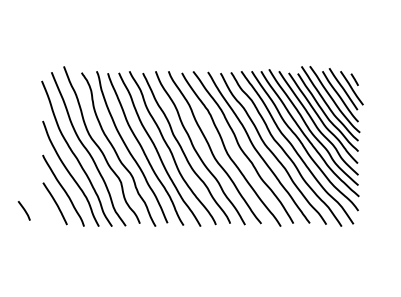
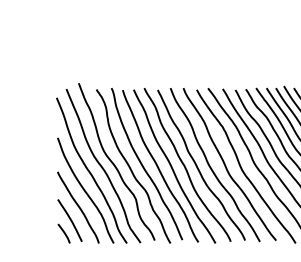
line: (23, 210) -> (63, 233), moved

